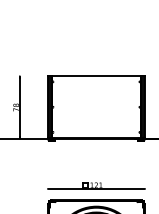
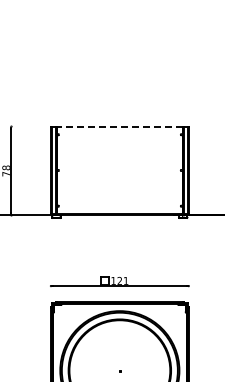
line: (96, 76) -> (119, 126), solid -> dashed

